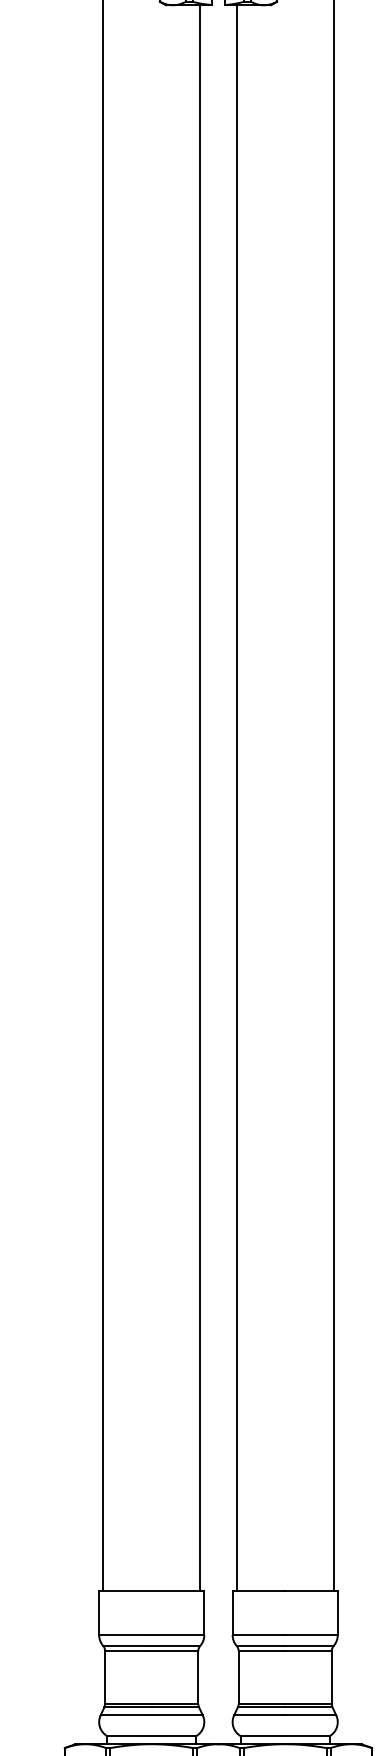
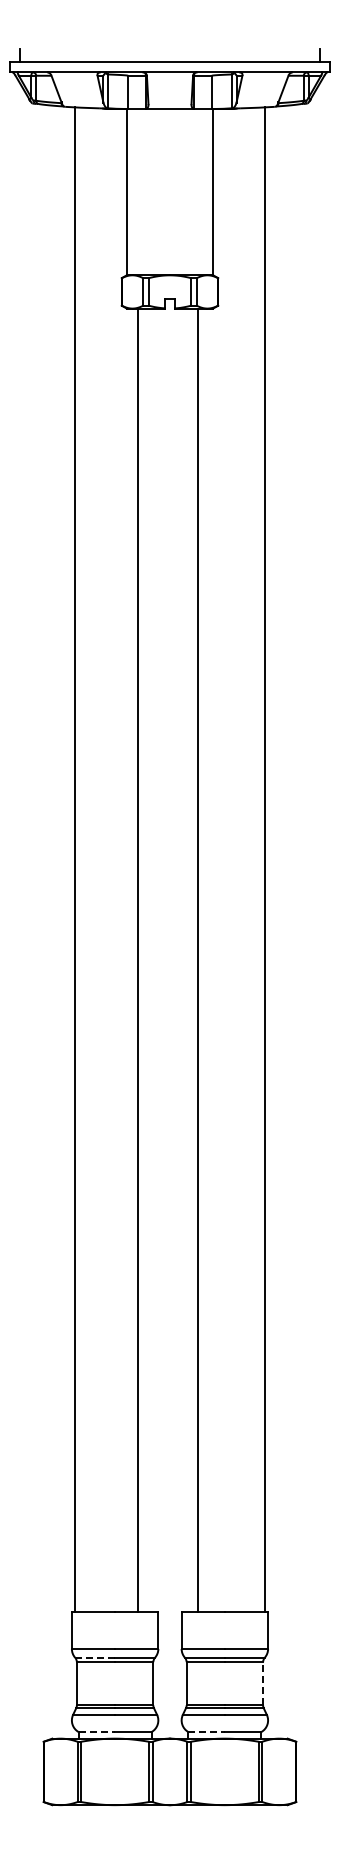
line: (200, 798) -> (138, 960), moved
line: (236, 798) -> (197, 960), moved
line: (127, 1645) -> (95, 1657), solid -> dashed
line: (332, 1677) -> (263, 1683), solid -> dashed
line: (130, 1736) -> (97, 1732), solid -> dashed
line: (264, 1736) -> (207, 1732), solid -> dashed

